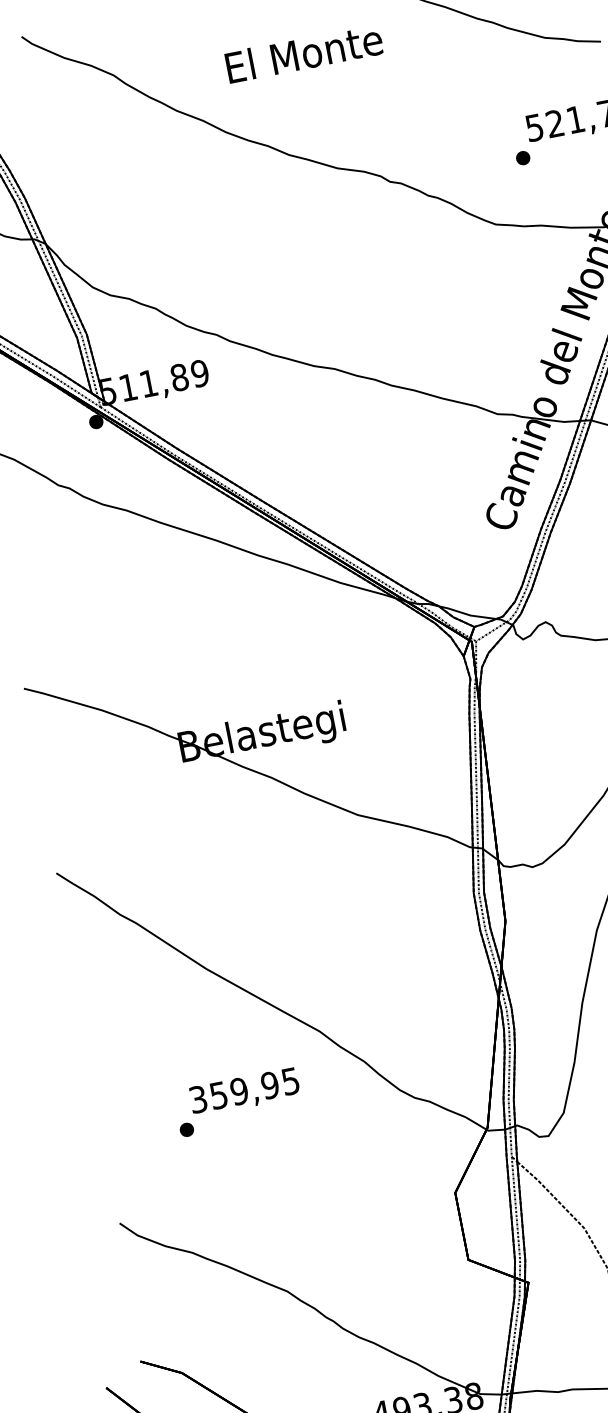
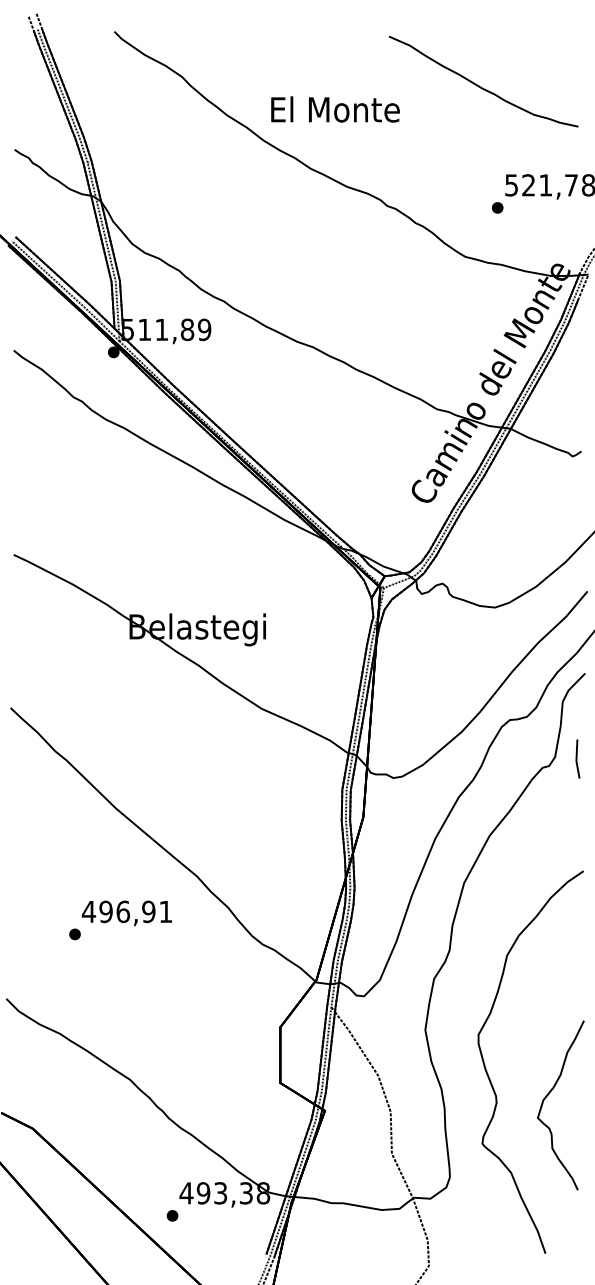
text: (304, 53) -> (335, 109), moved
text: (243, 1090) -> (126, 911), 359,95 -> 496,91

